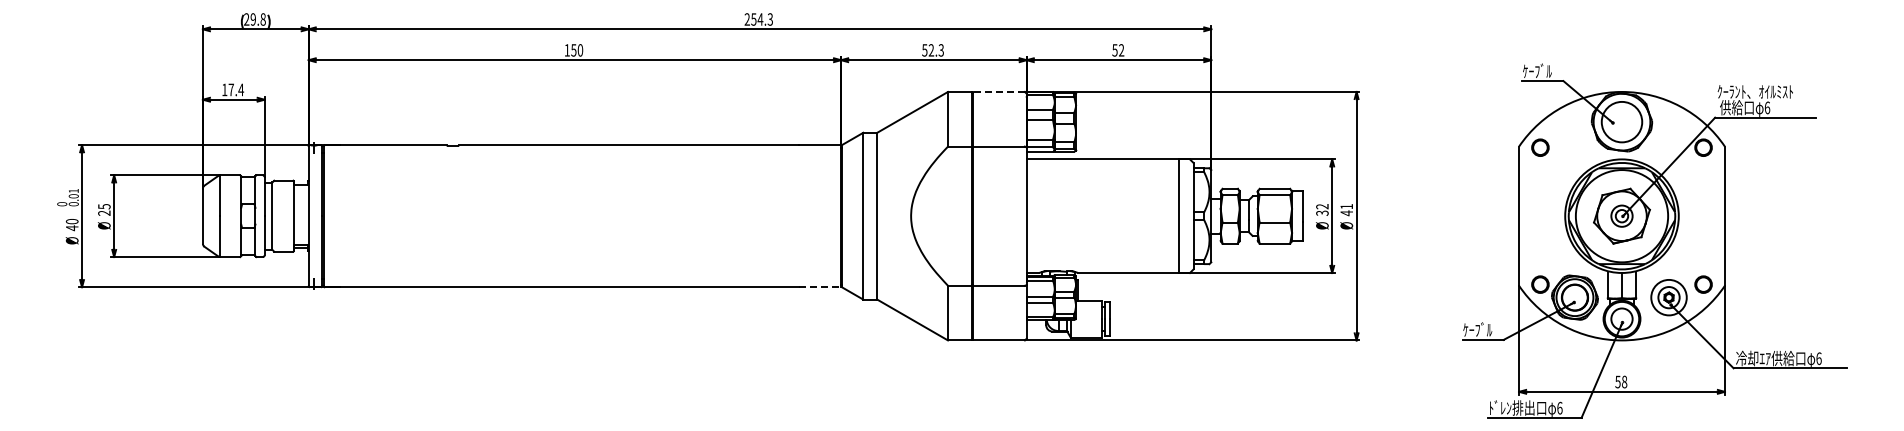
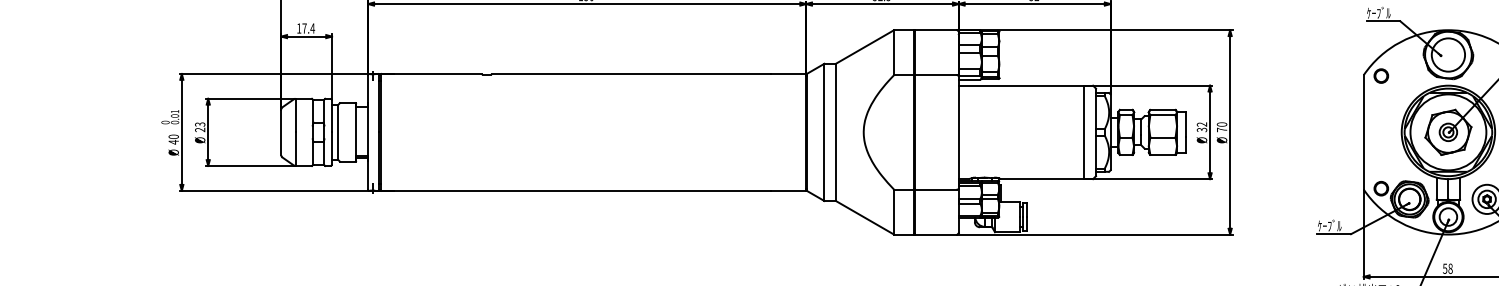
line: (999, 91) -> (936, 29), dashed -> solid
text: (103, 206) -> (199, 124), 25 -> 23
text: (1346, 210) -> (1221, 127), 41 -> 70
line: (820, 287) -> (789, 191), dashed -> solid

